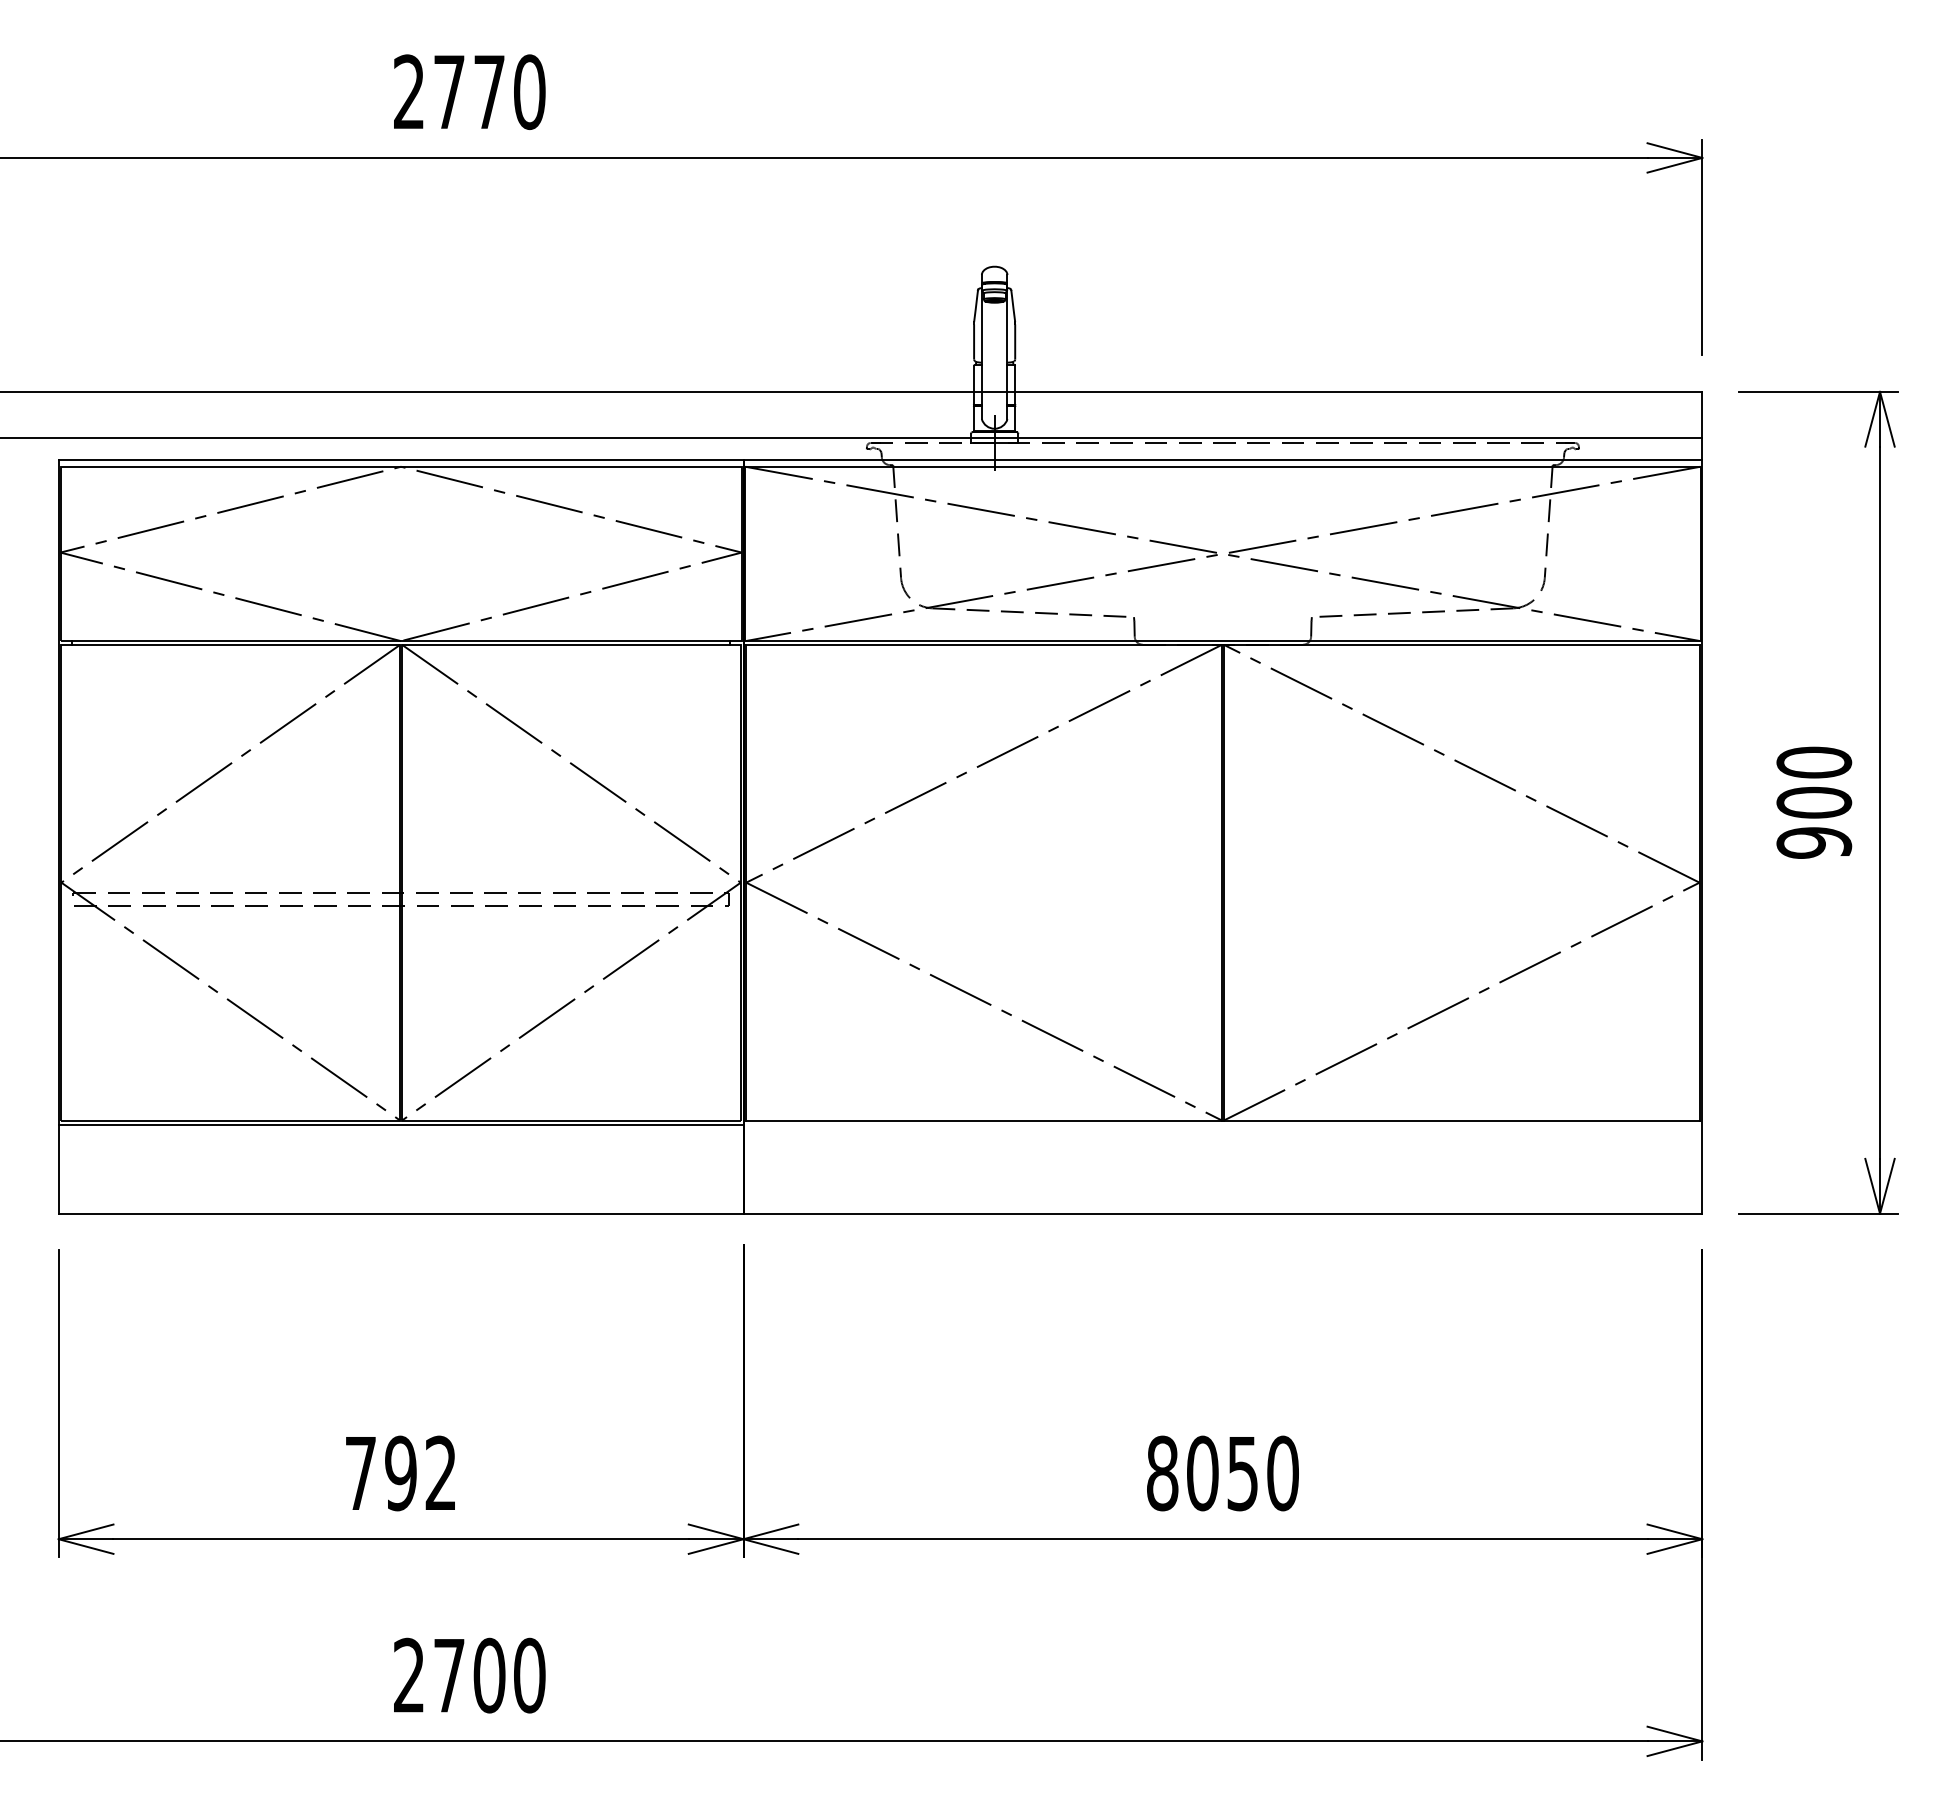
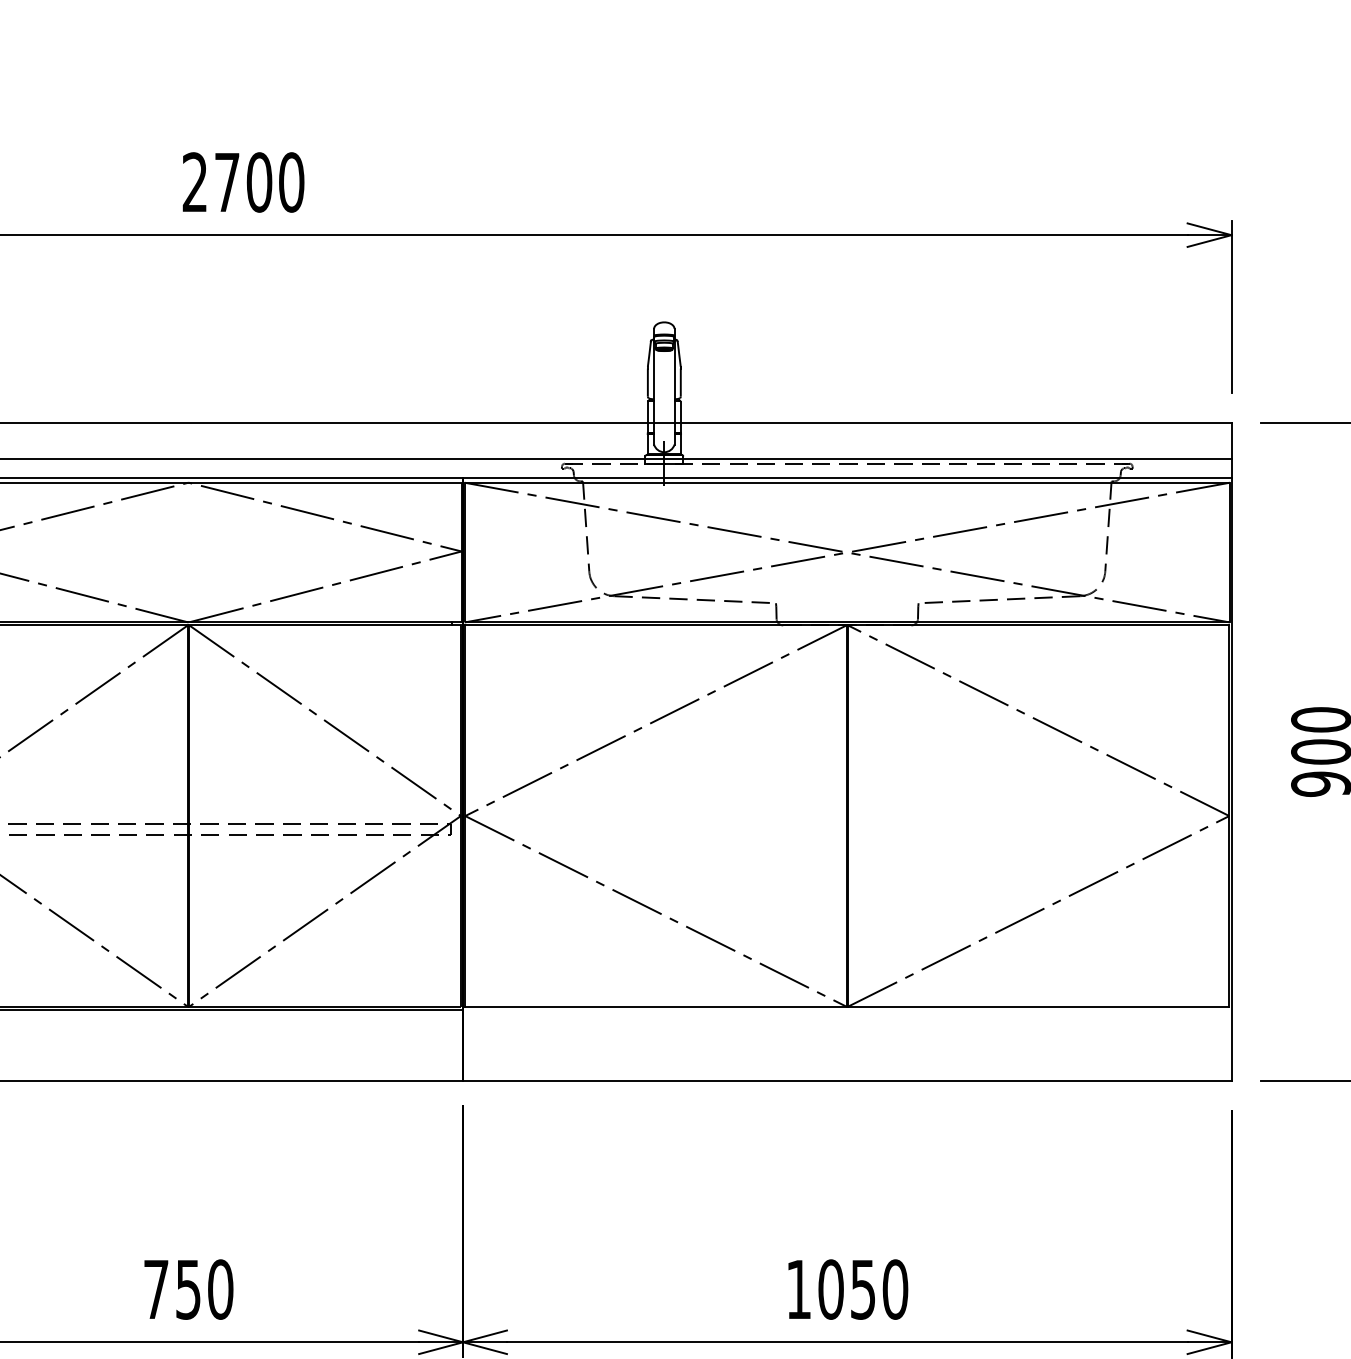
text: (489, 92) -> (259, 182), 2770 -> 2700
text: (421, 1473) -> (204, 1289), 792 -> 750
text: (1162, 1473) -> (798, 1289), 8050 -> 1050

